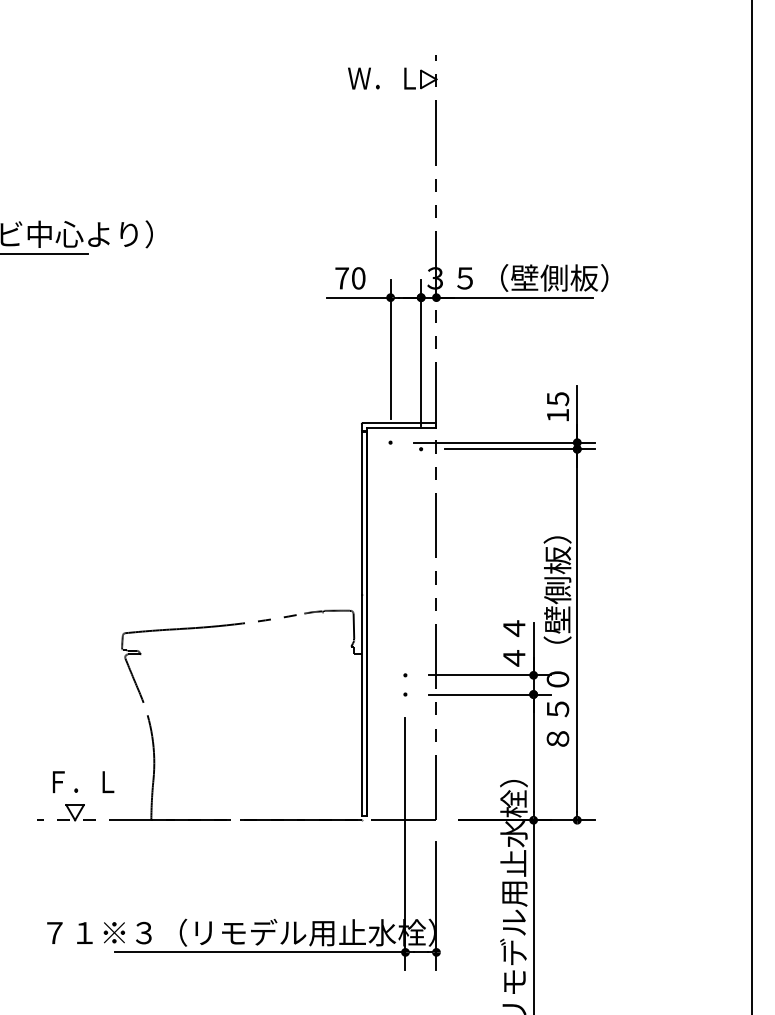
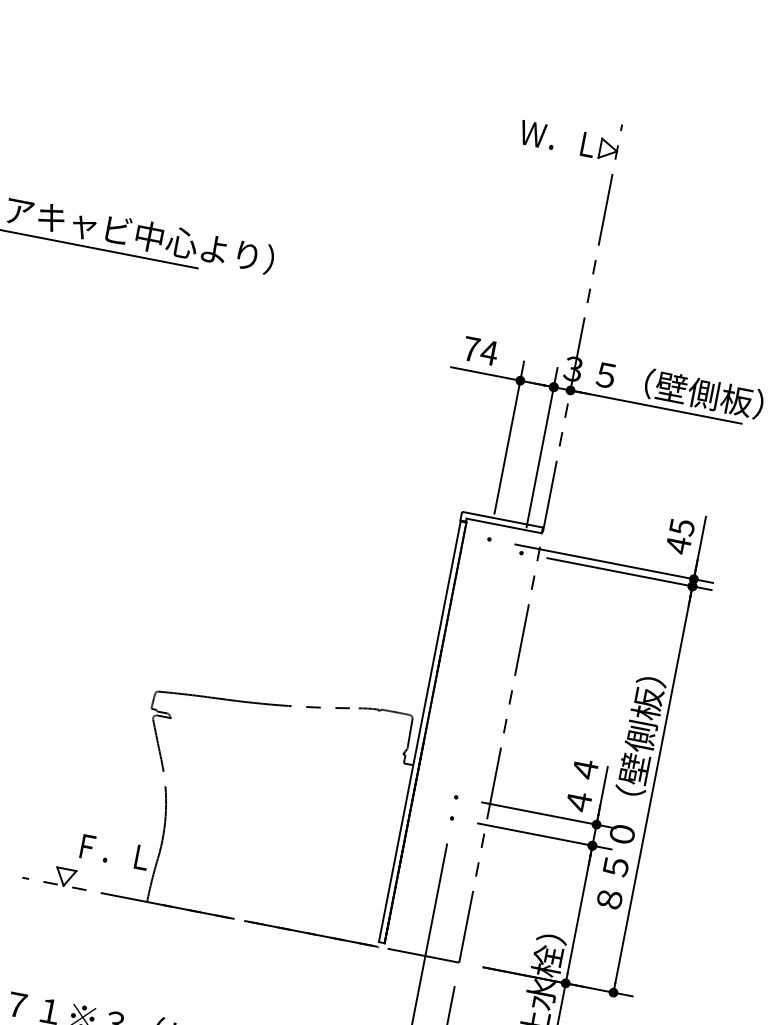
text: (358, 278) -> (489, 352), 70 -> 74
text: (557, 415) -> (678, 545), 15 -> 45
text: (83, 782) -> (114, 852), moved

